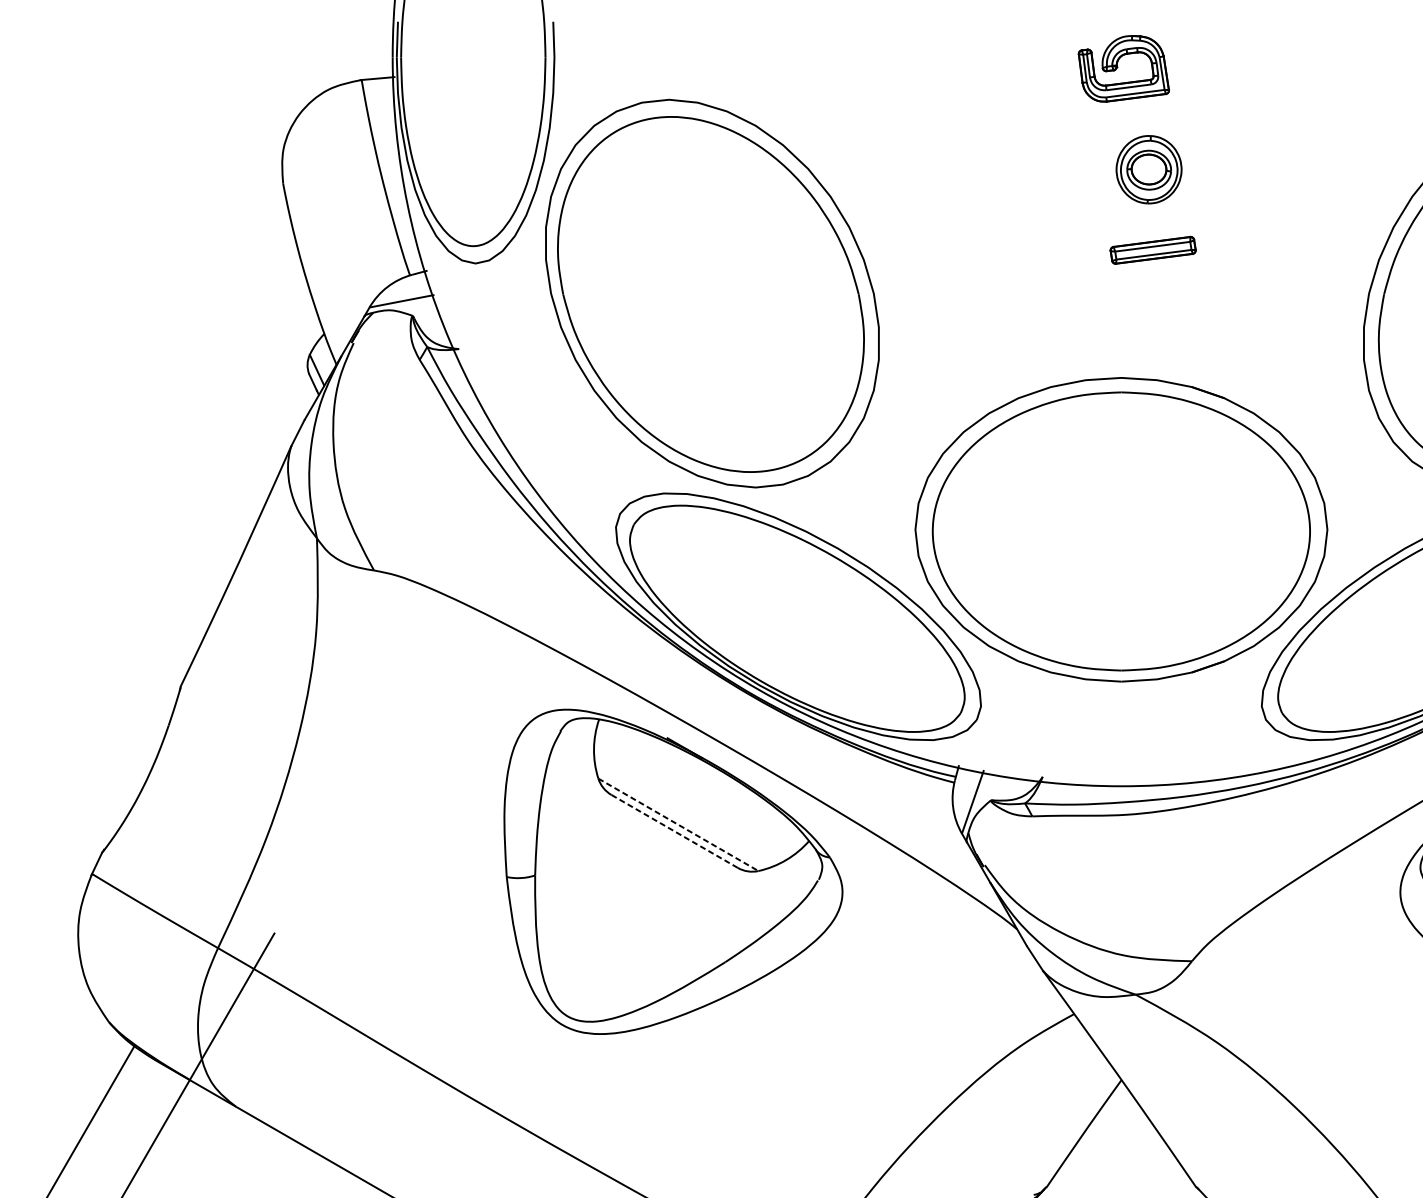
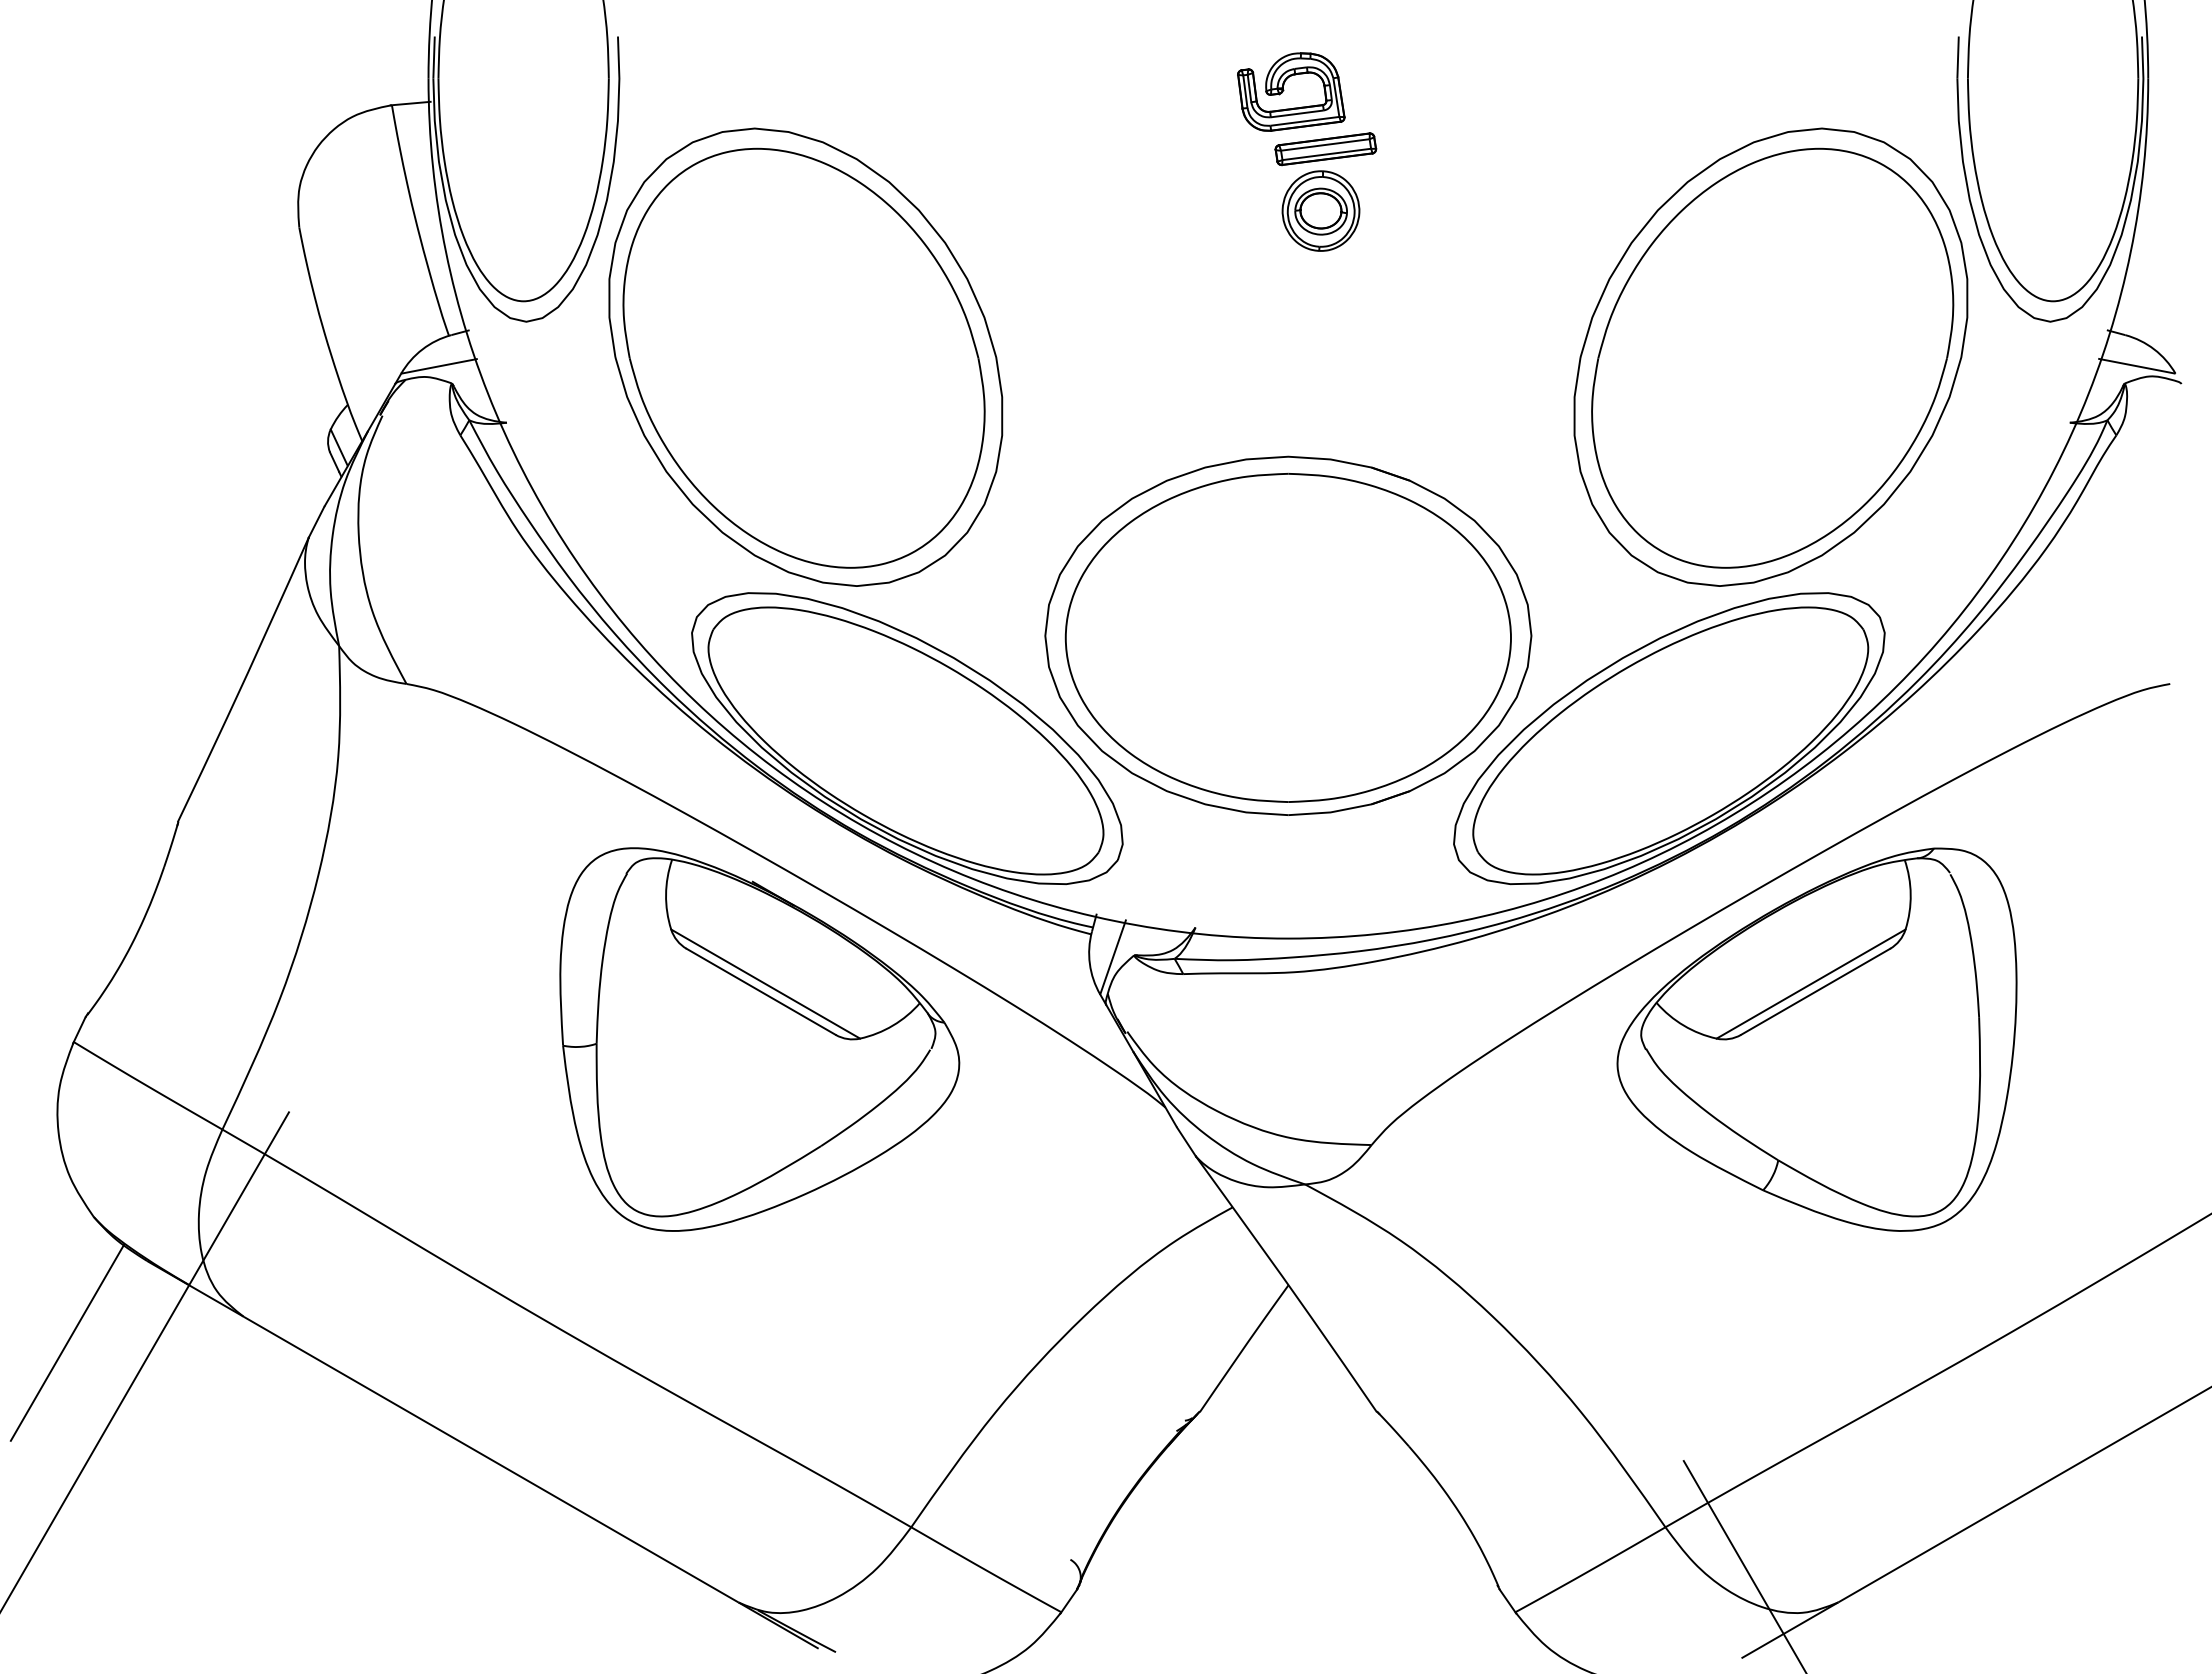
part: (1152, 250) -> (1325, 149), moved
line: (679, 825) -> (766, 984), dashed -> solid
line: (674, 831) -> (761, 991), dashed -> solid

